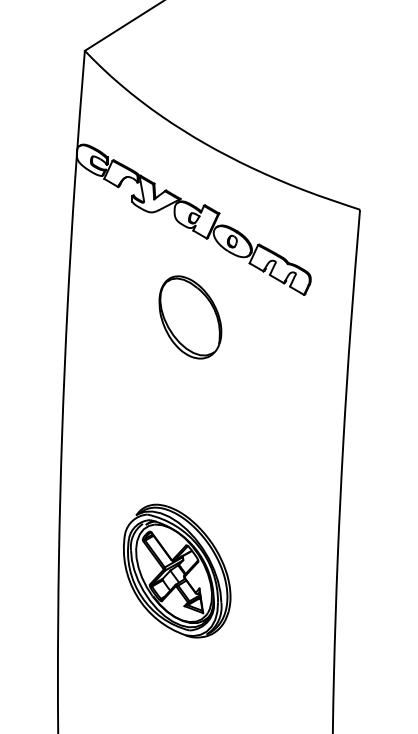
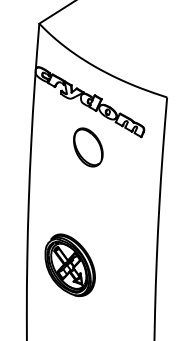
part: (175, 569) -> (69, 264), moved

